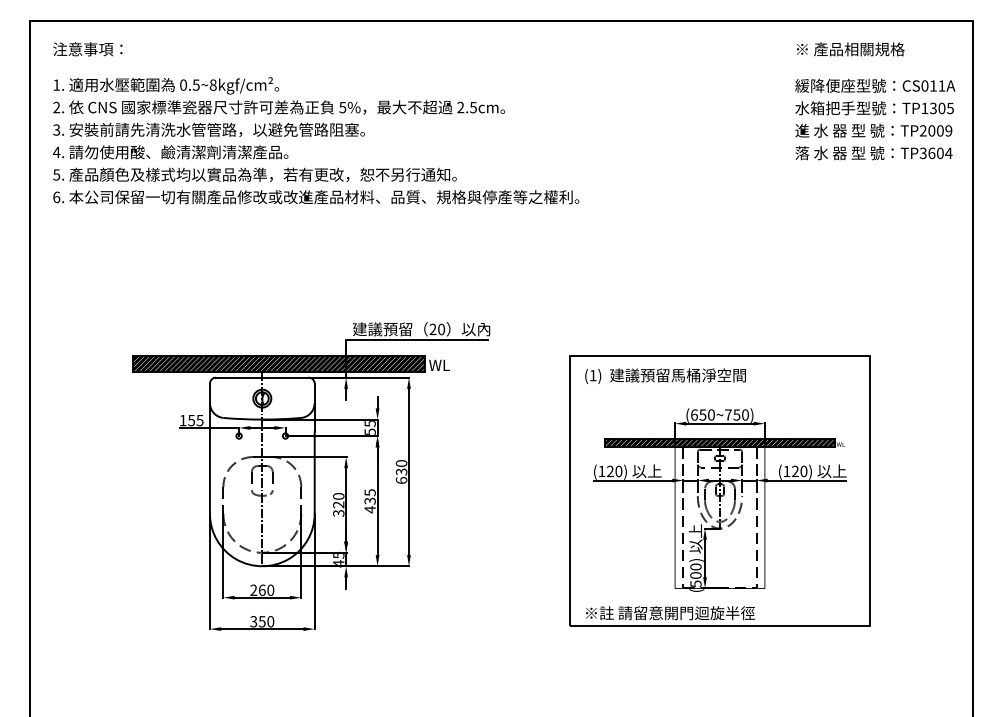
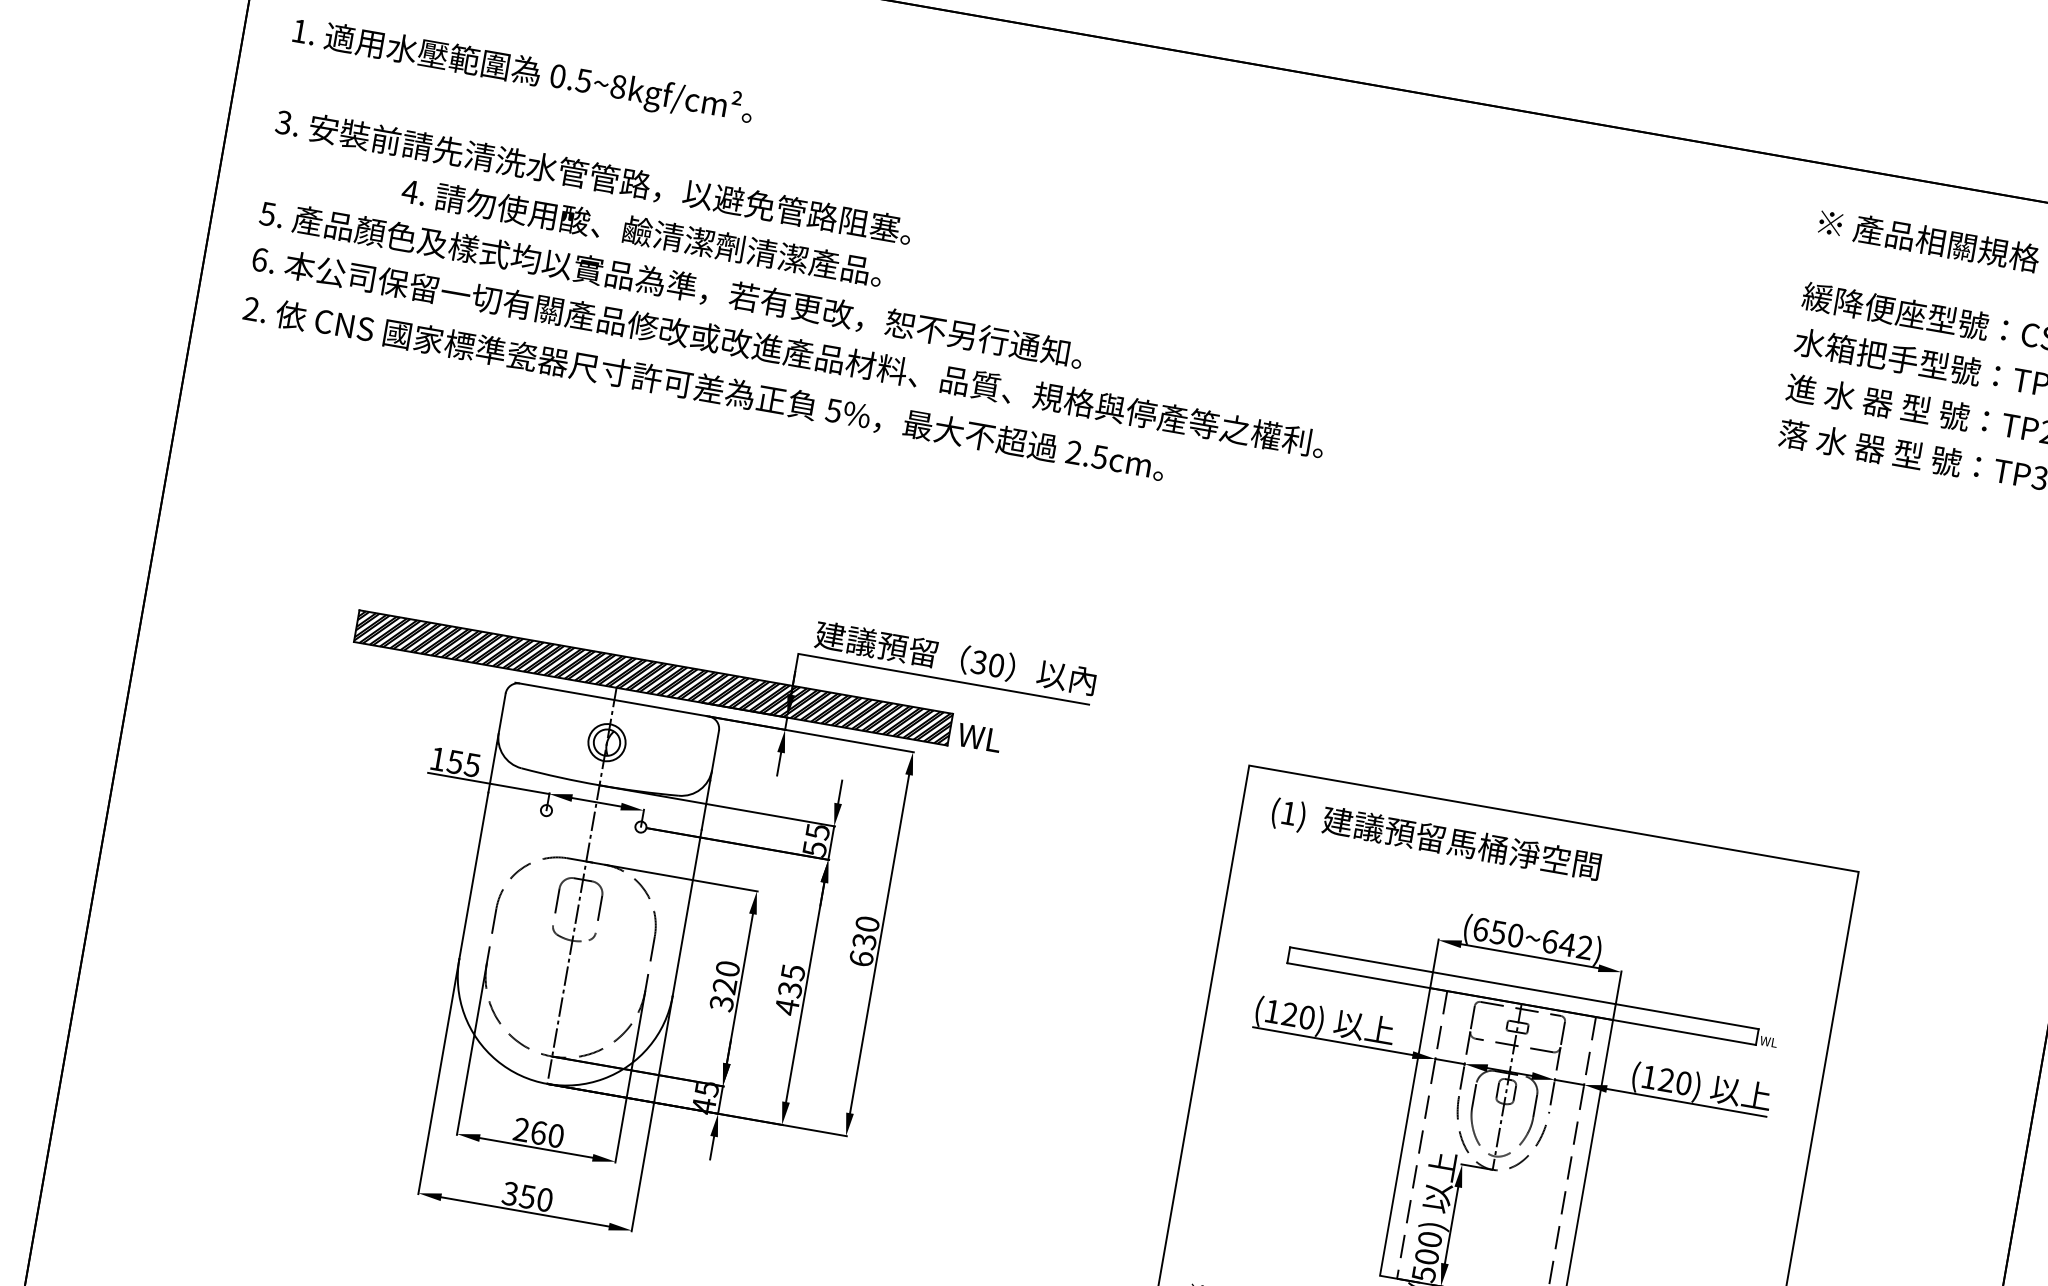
text: (278, 107) -> (702, 387), moved
text: (170, 152) -> (641, 232), moved
text: (432, 329) -> (978, 662), 20 -> 30
text: (736, 414) -> (1566, 943), (650~750) -> (650~642)
hatch: (719, 443) -> (1521, 996), removed

